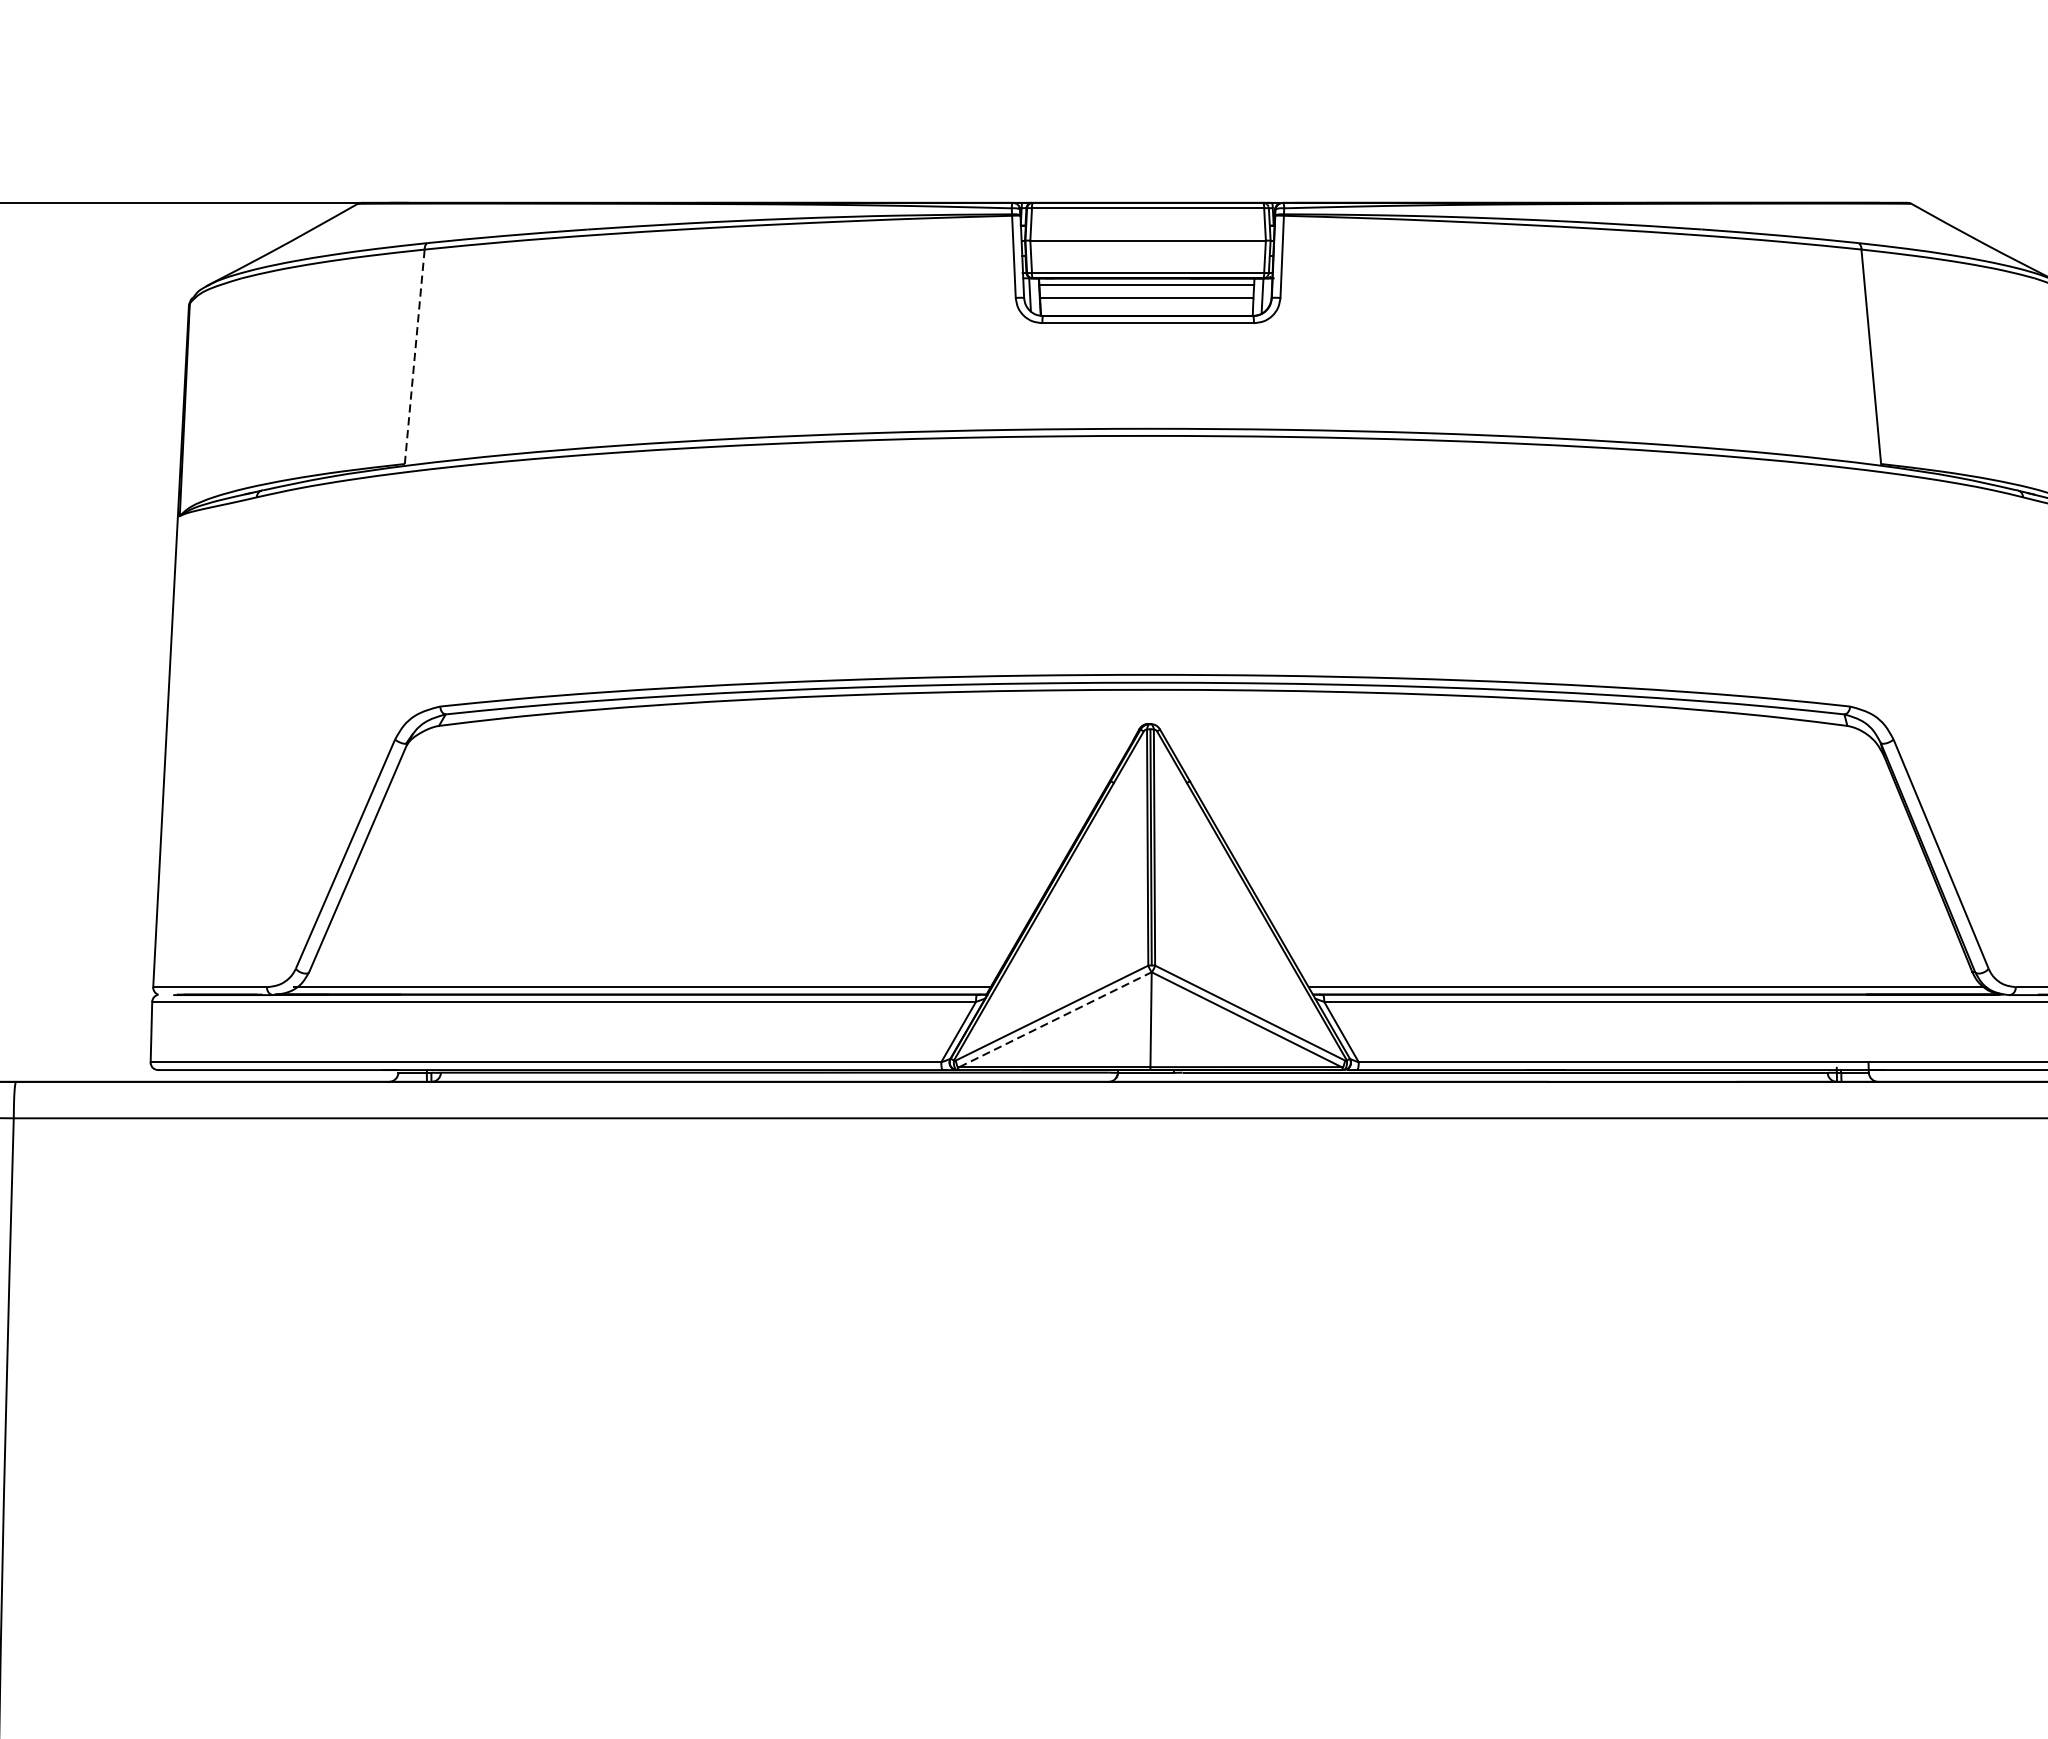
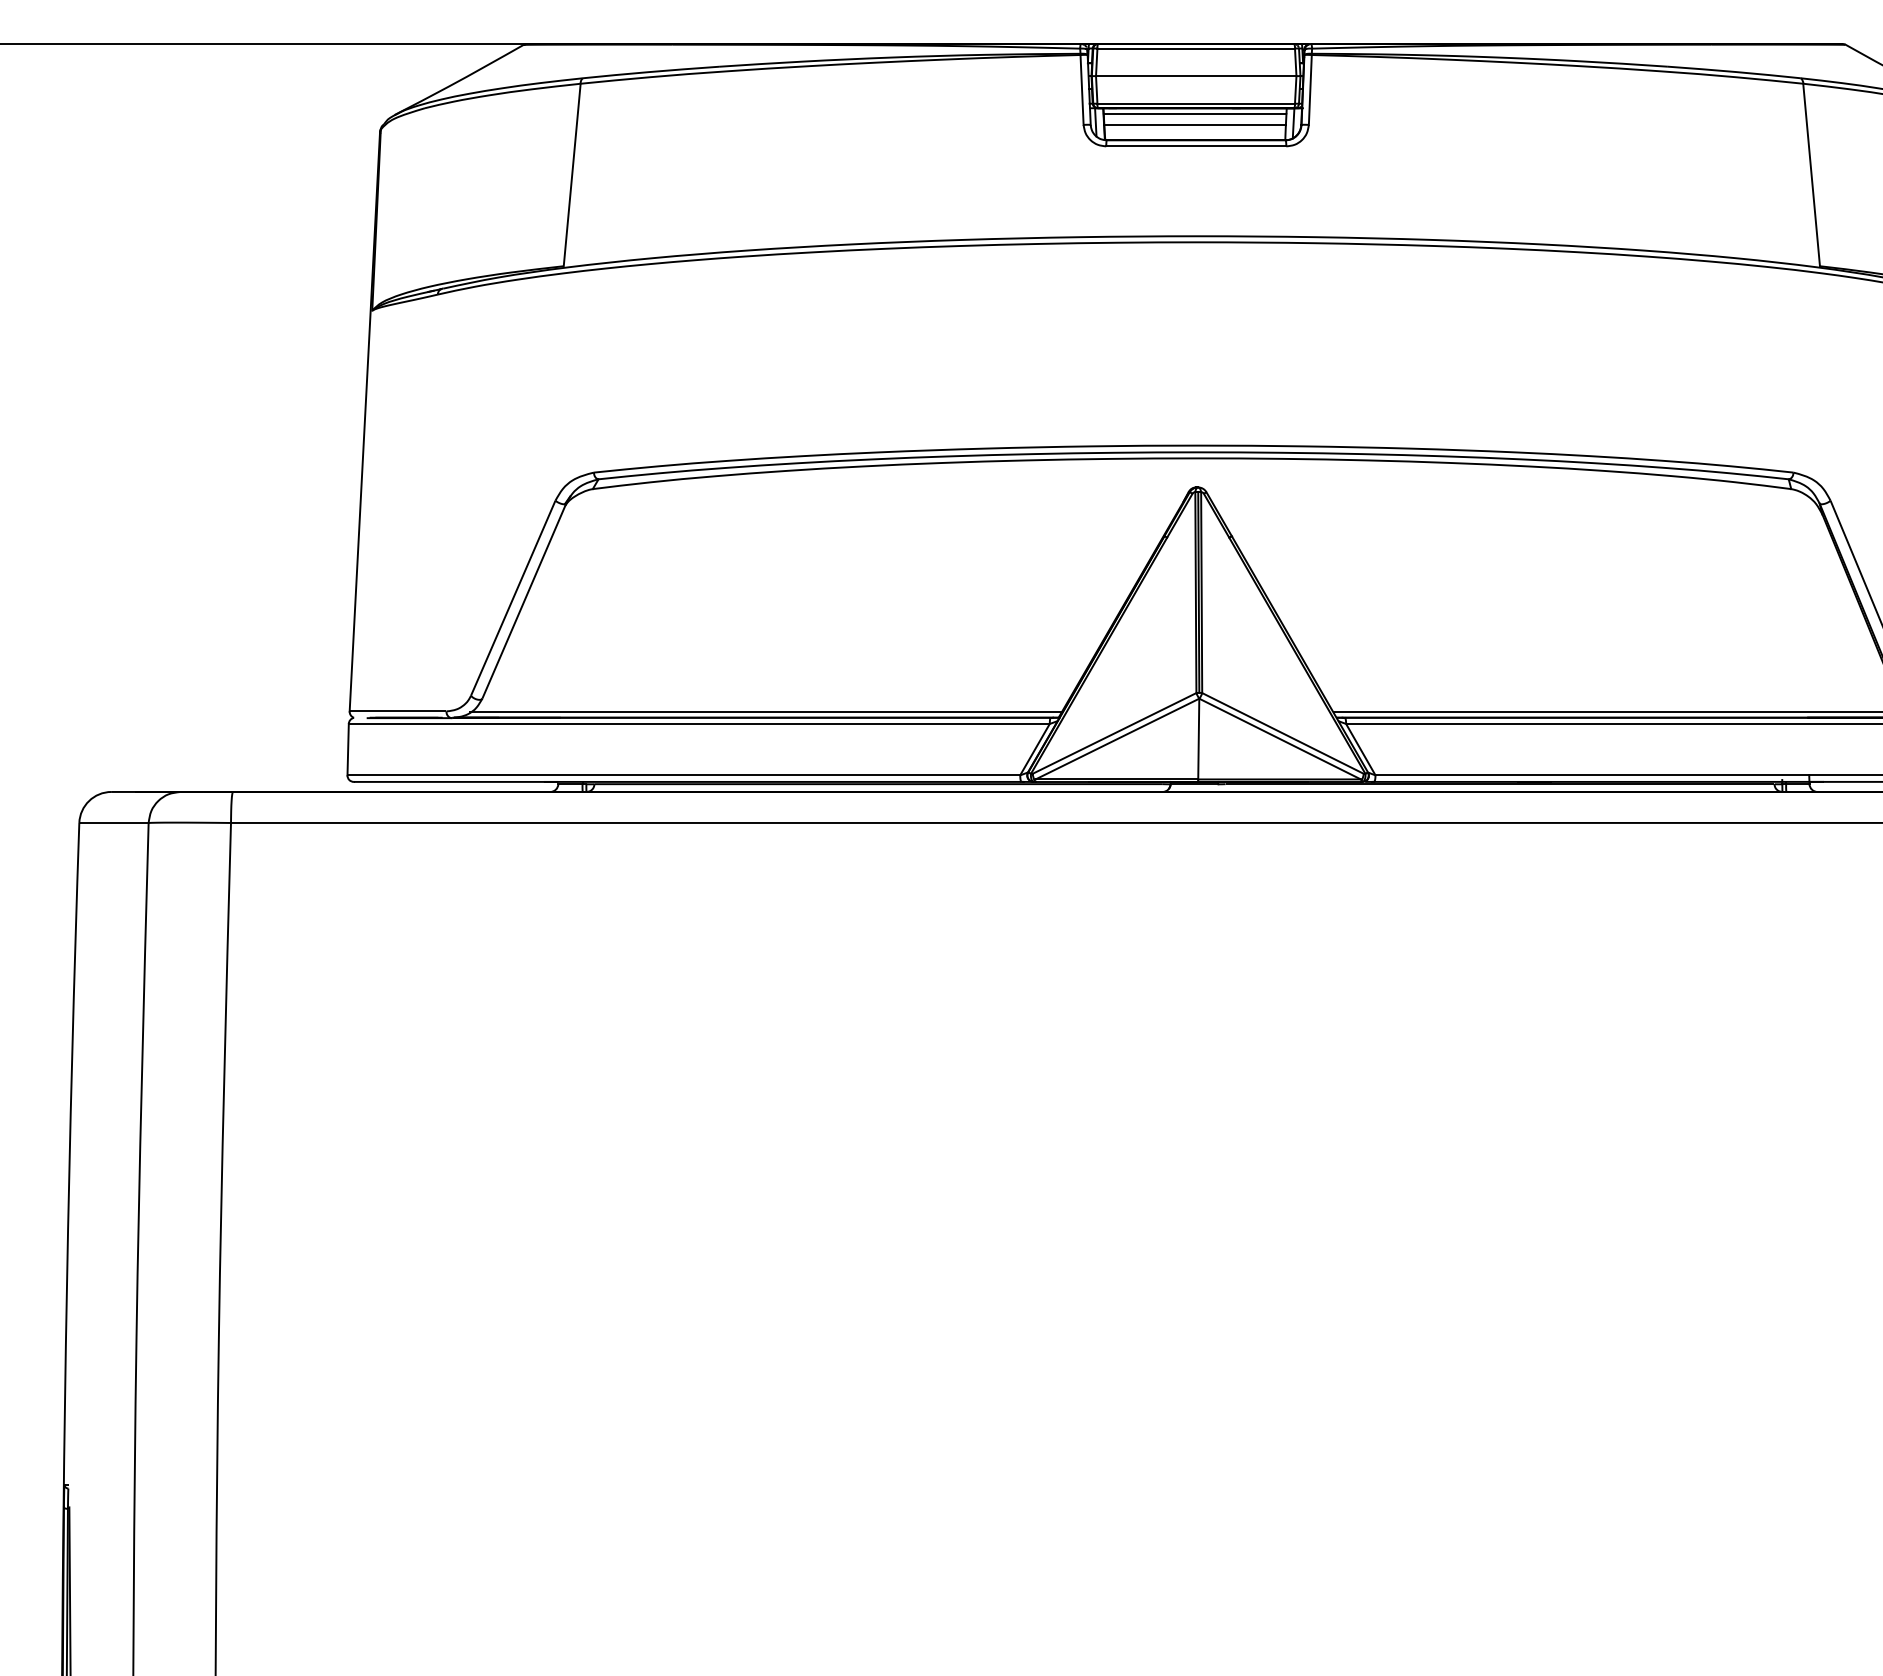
line: (415, 357) -> (572, 175), dashed -> solid
line: (1055, 1019) -> (1117, 738), dashed -> solid

